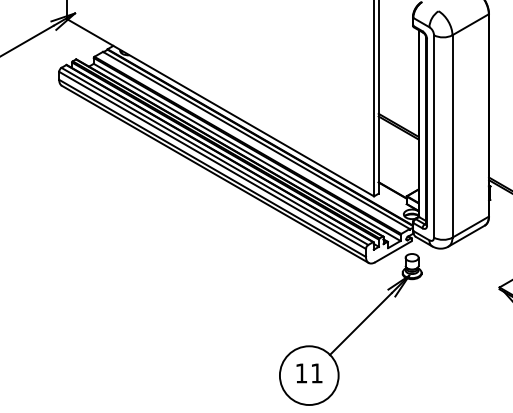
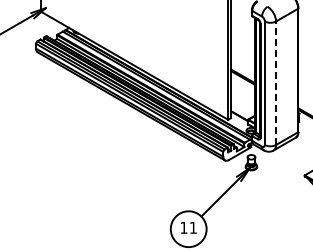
line: (453, 136) -> (276, 83), solid -> dashed

